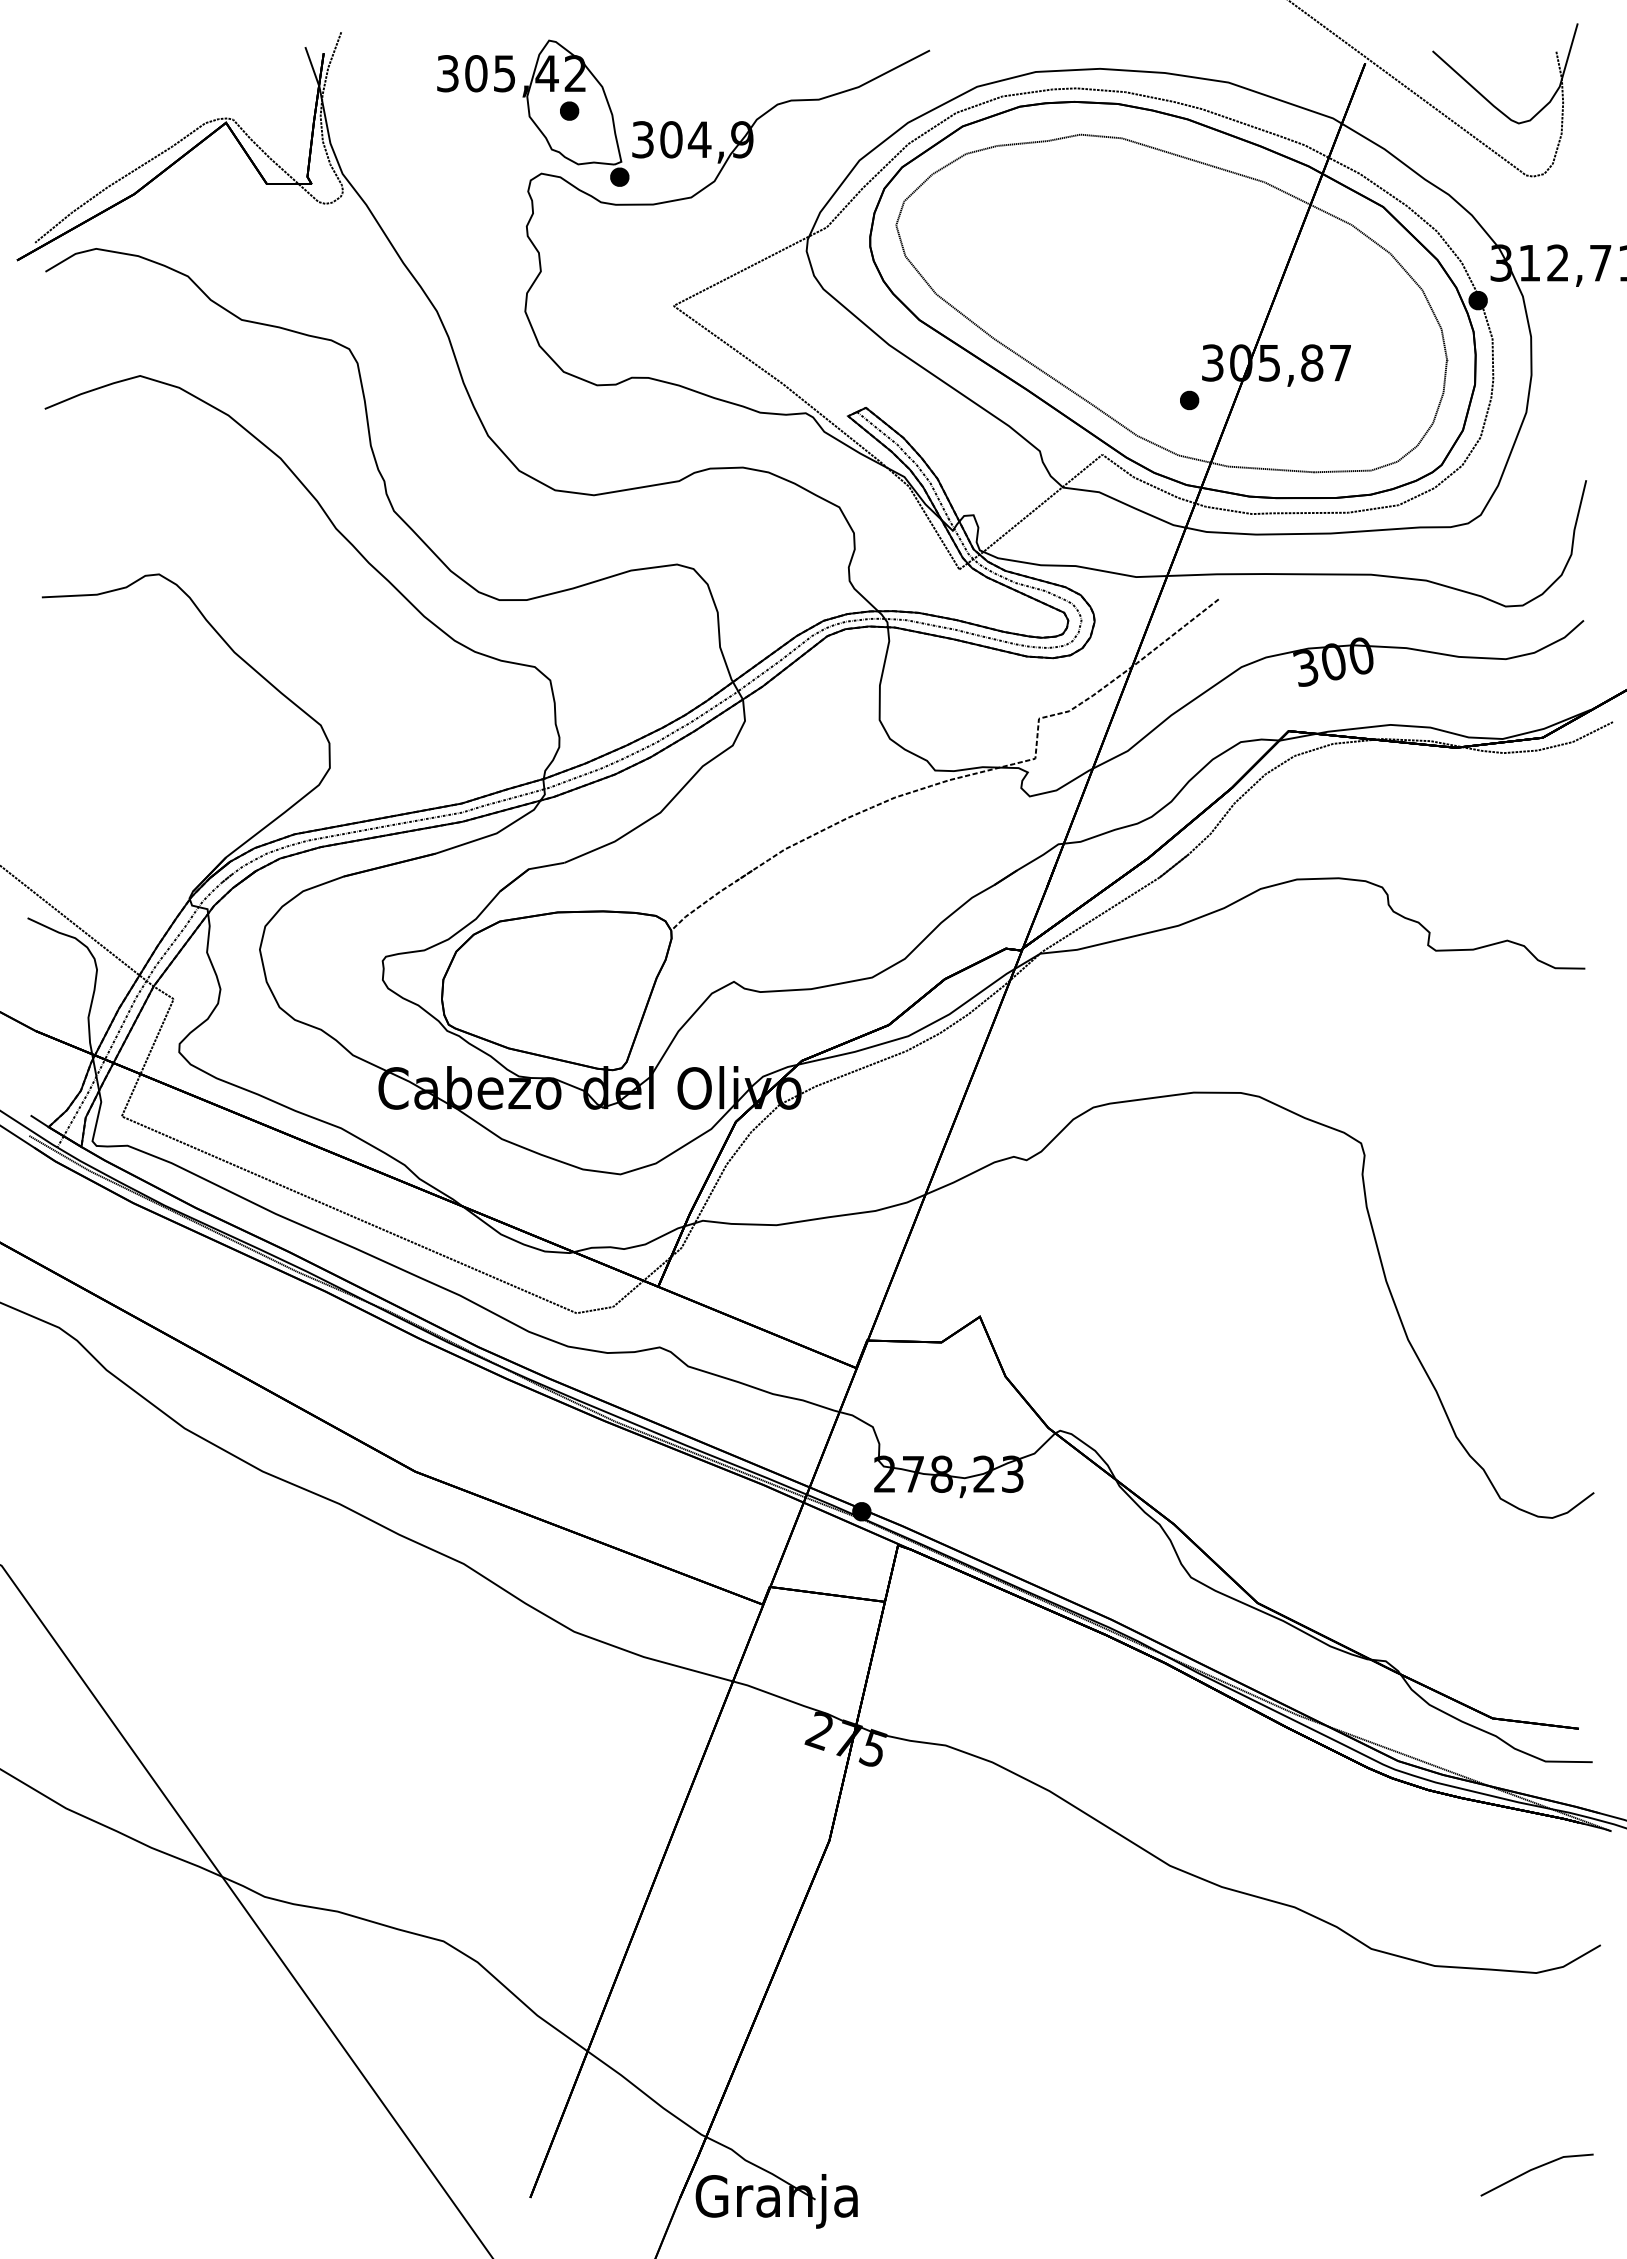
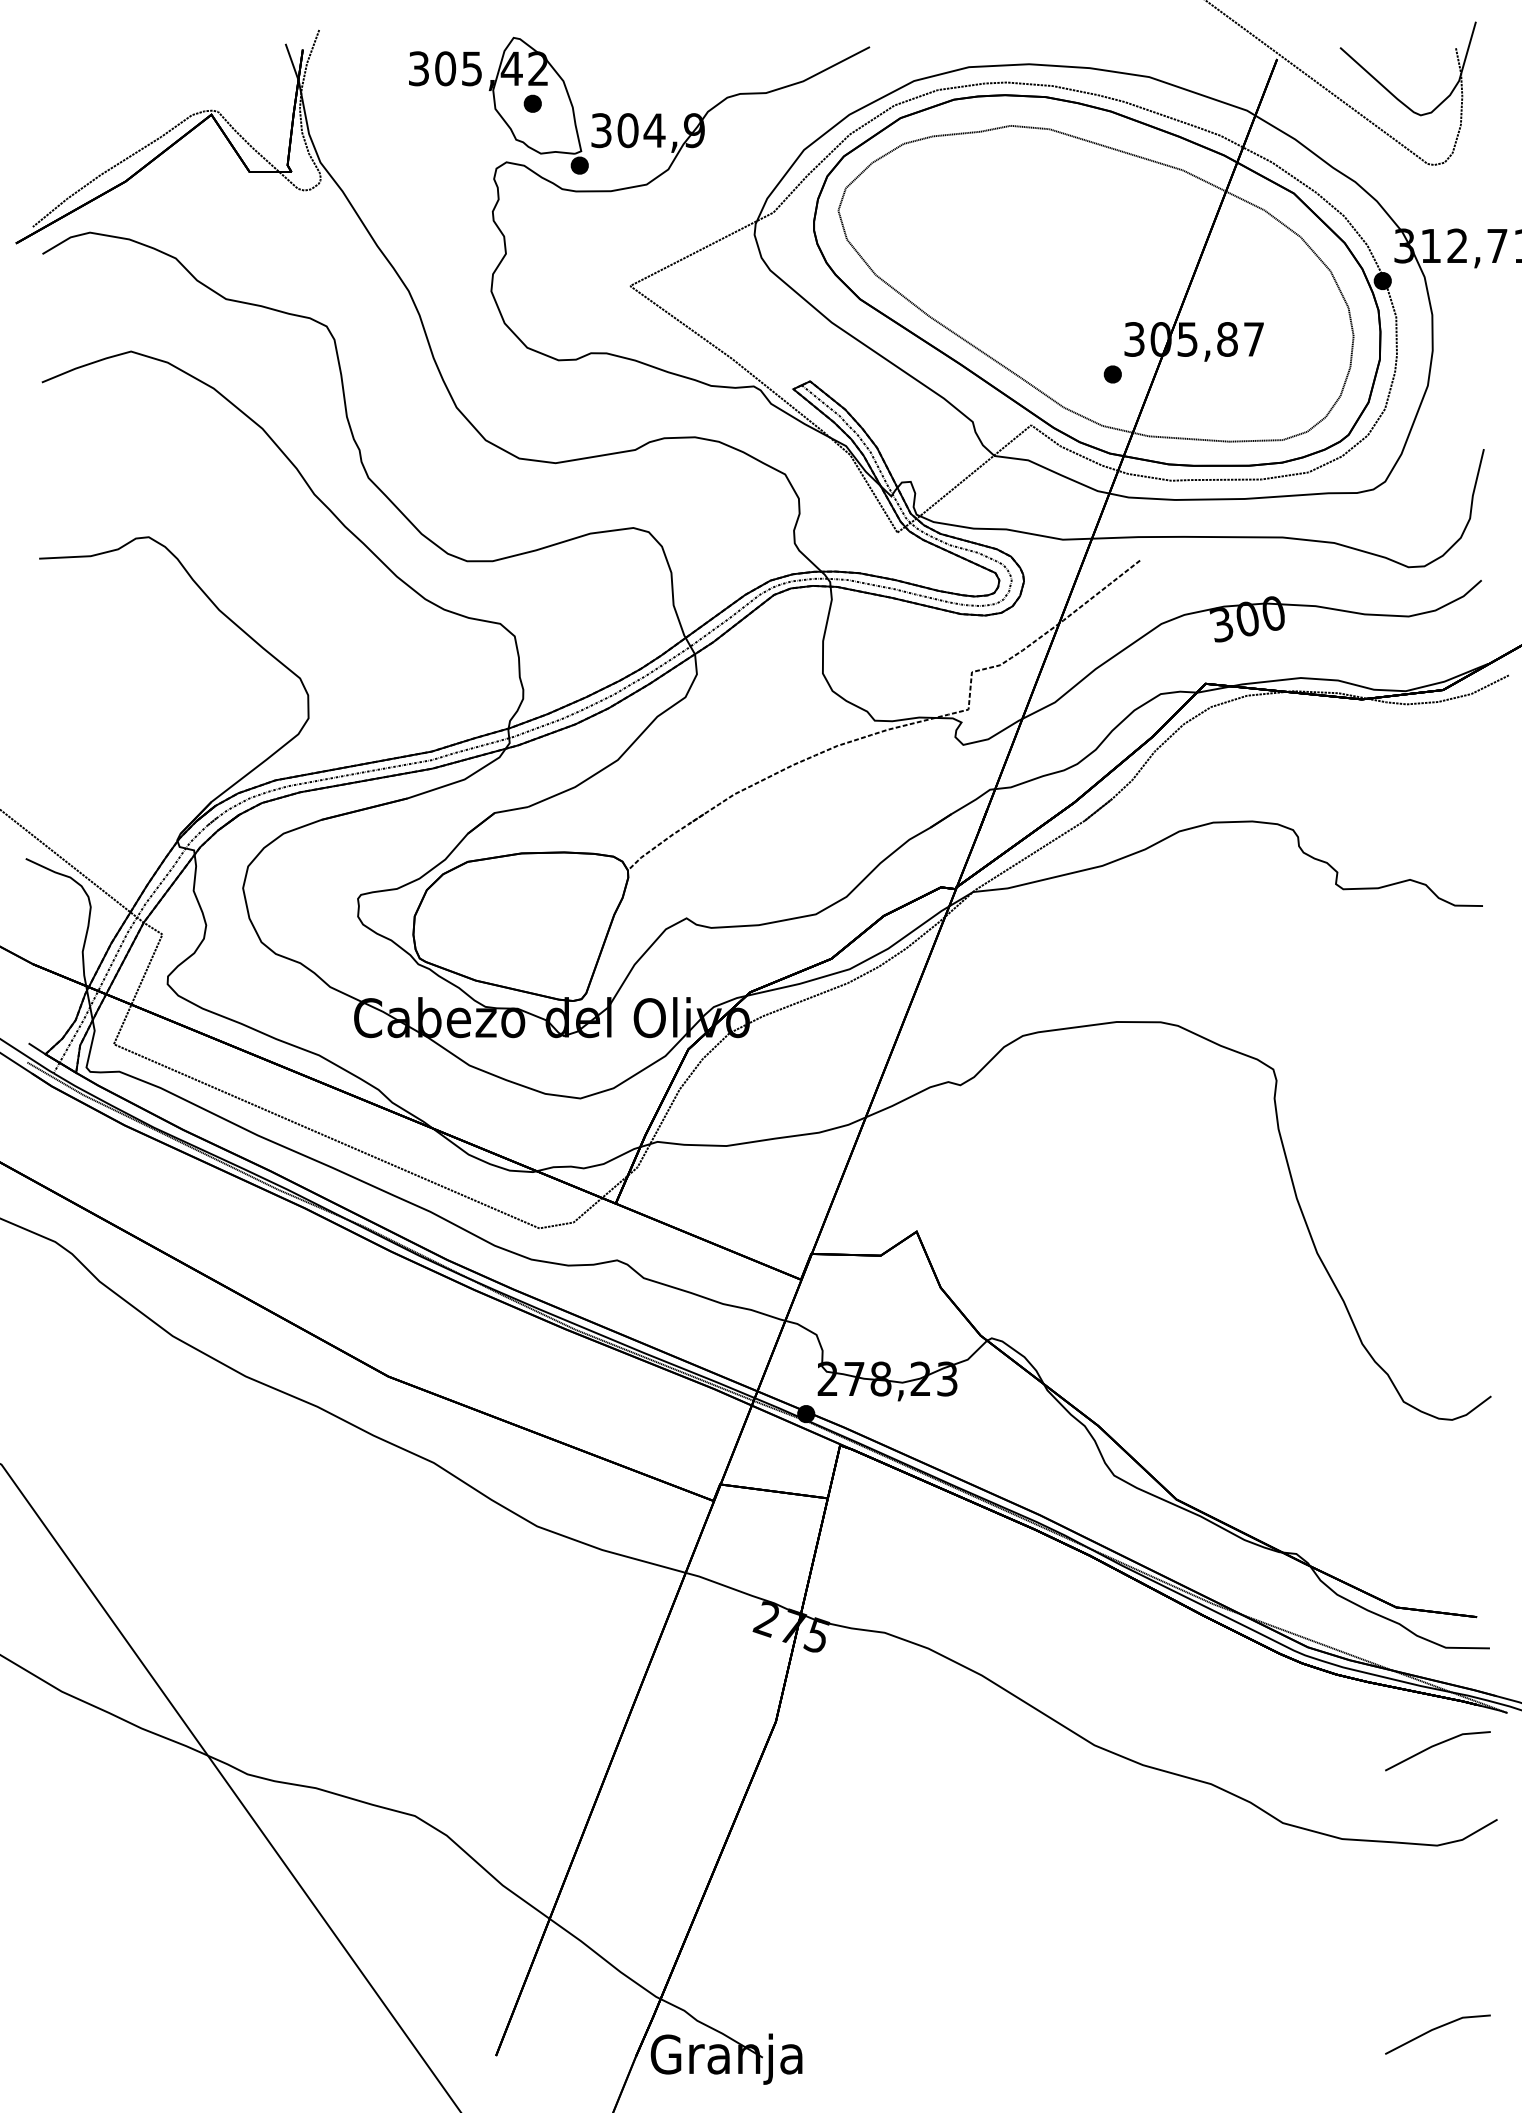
line: (1535, 1866) -> (1436, 1745), added

